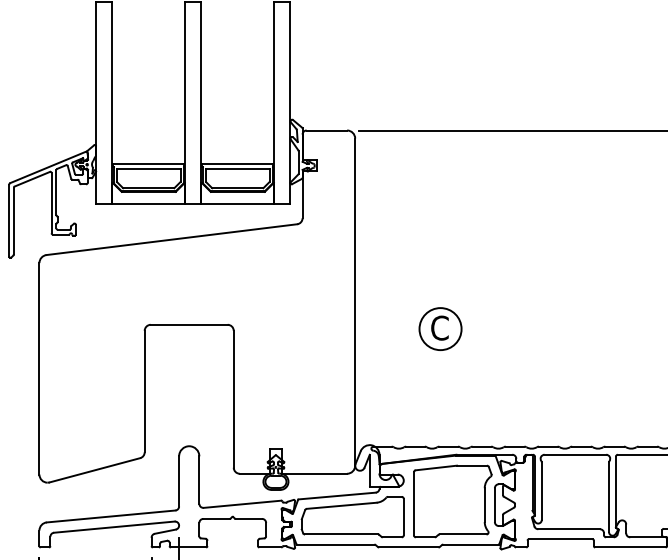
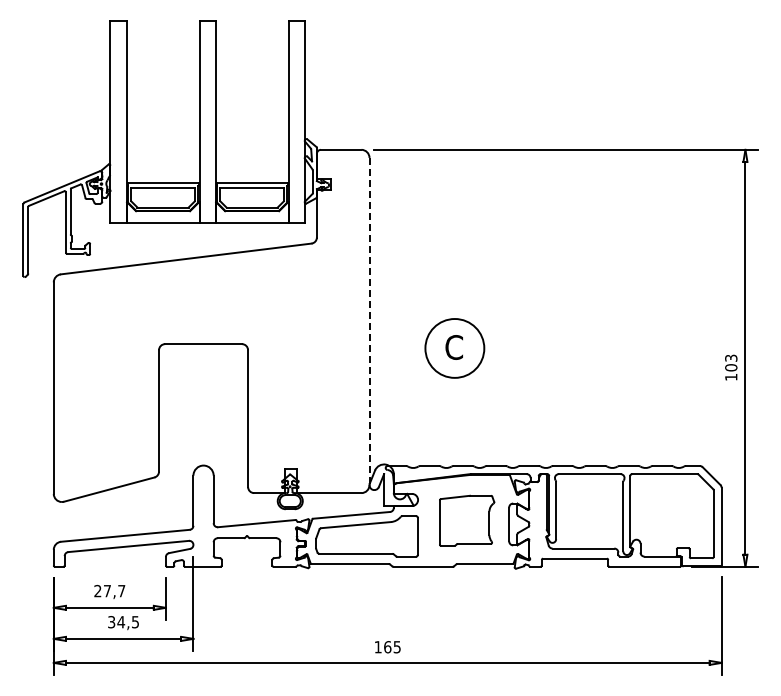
line: (355, 302) -> (369, 321), solid -> dashed
circle: (440, 329) -> (454, 348), size x1.4
part: (452, 501) -> (466, 520), size x0.7

